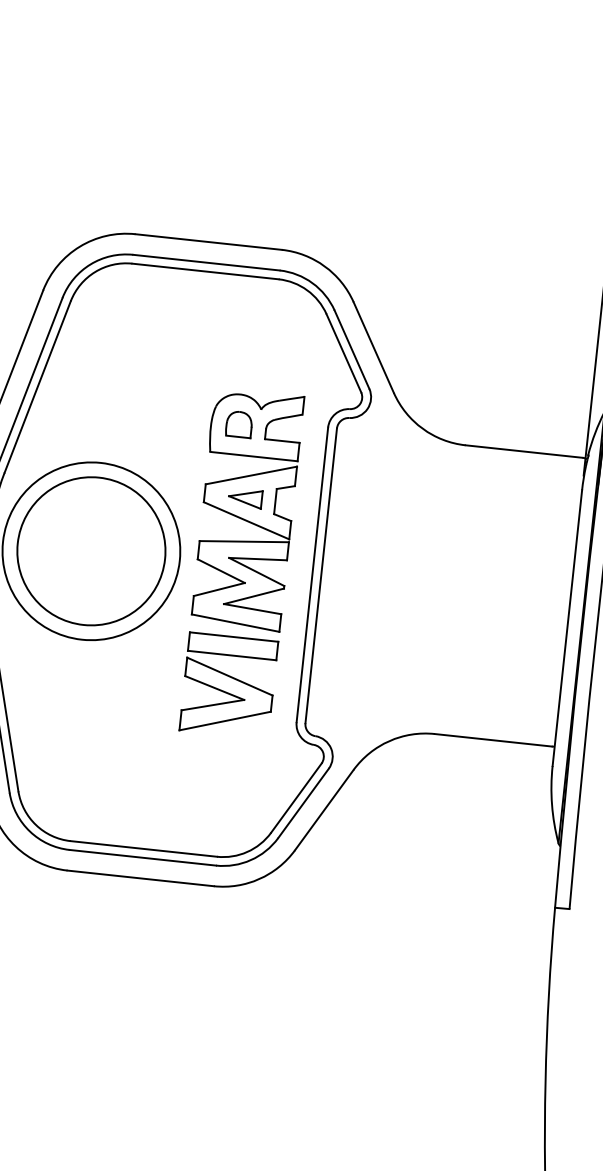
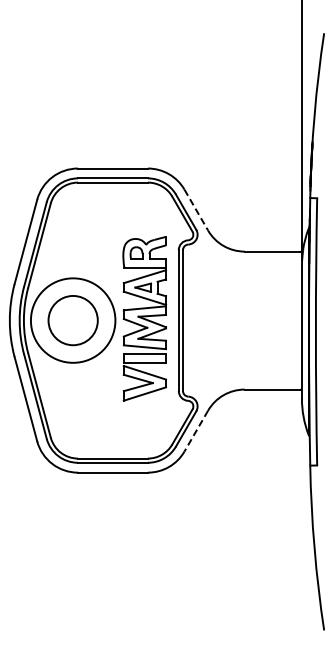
line: (374, 348) -> (196, 210), solid -> dashed
circle: (90, 550) -> (72, 320), size x0.7
line: (324, 810) -> (196, 431), solid -> dashed

